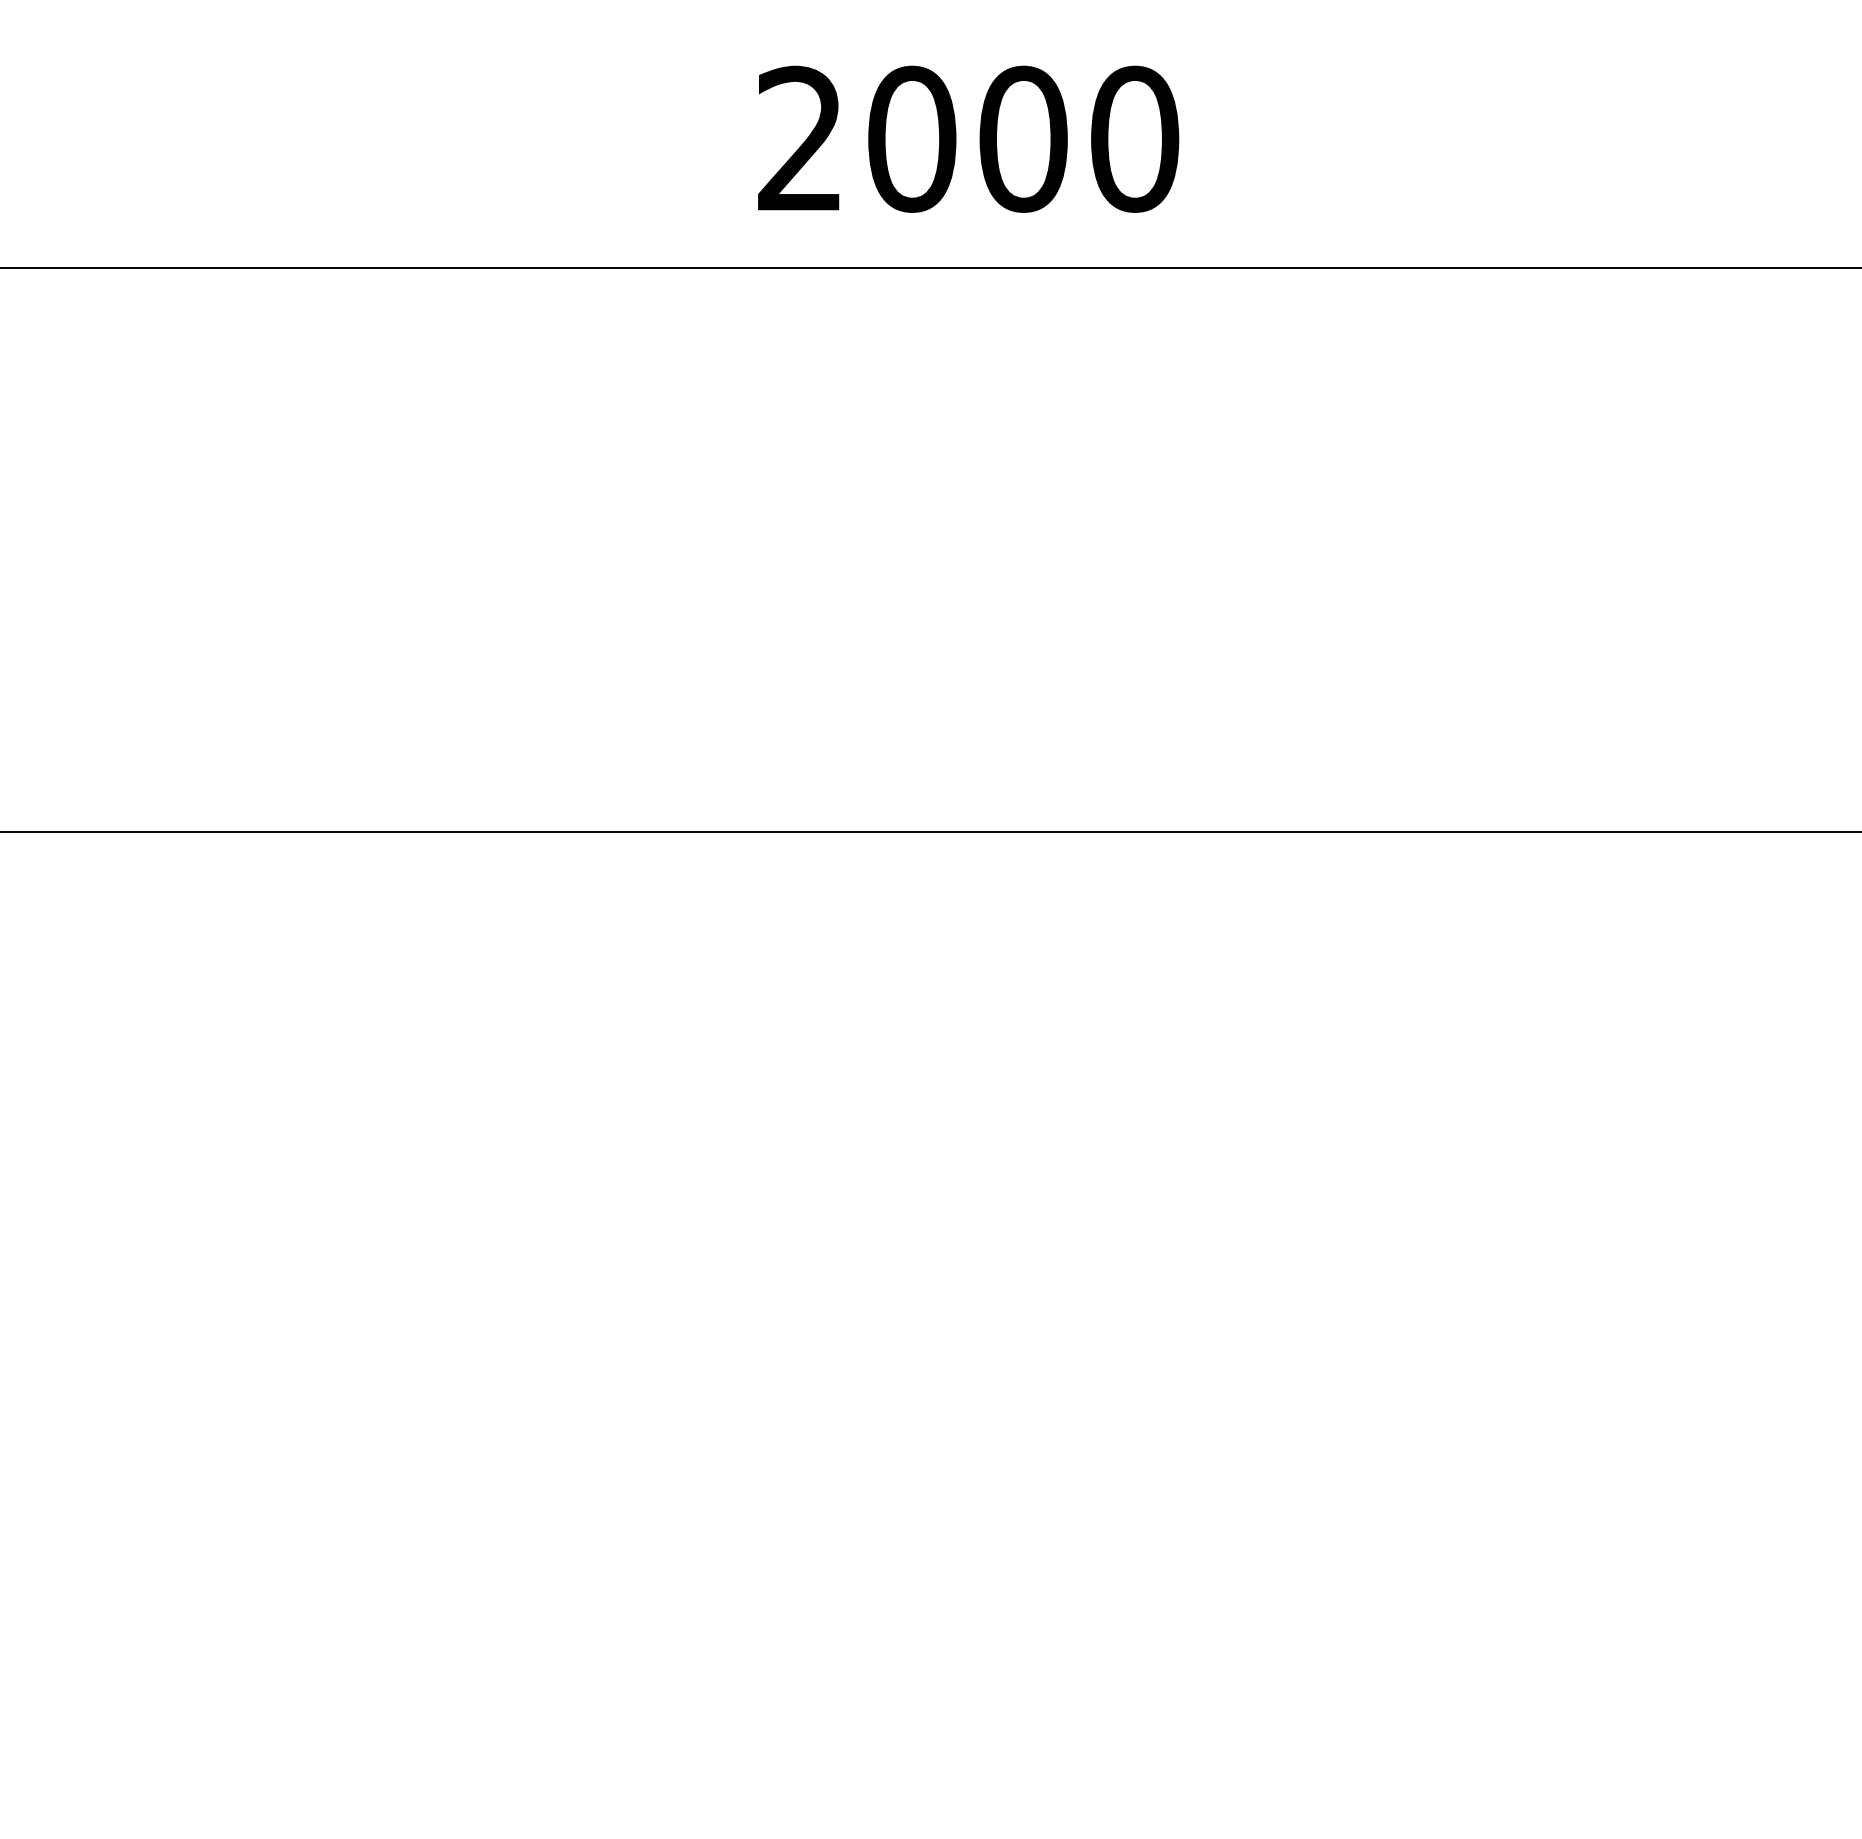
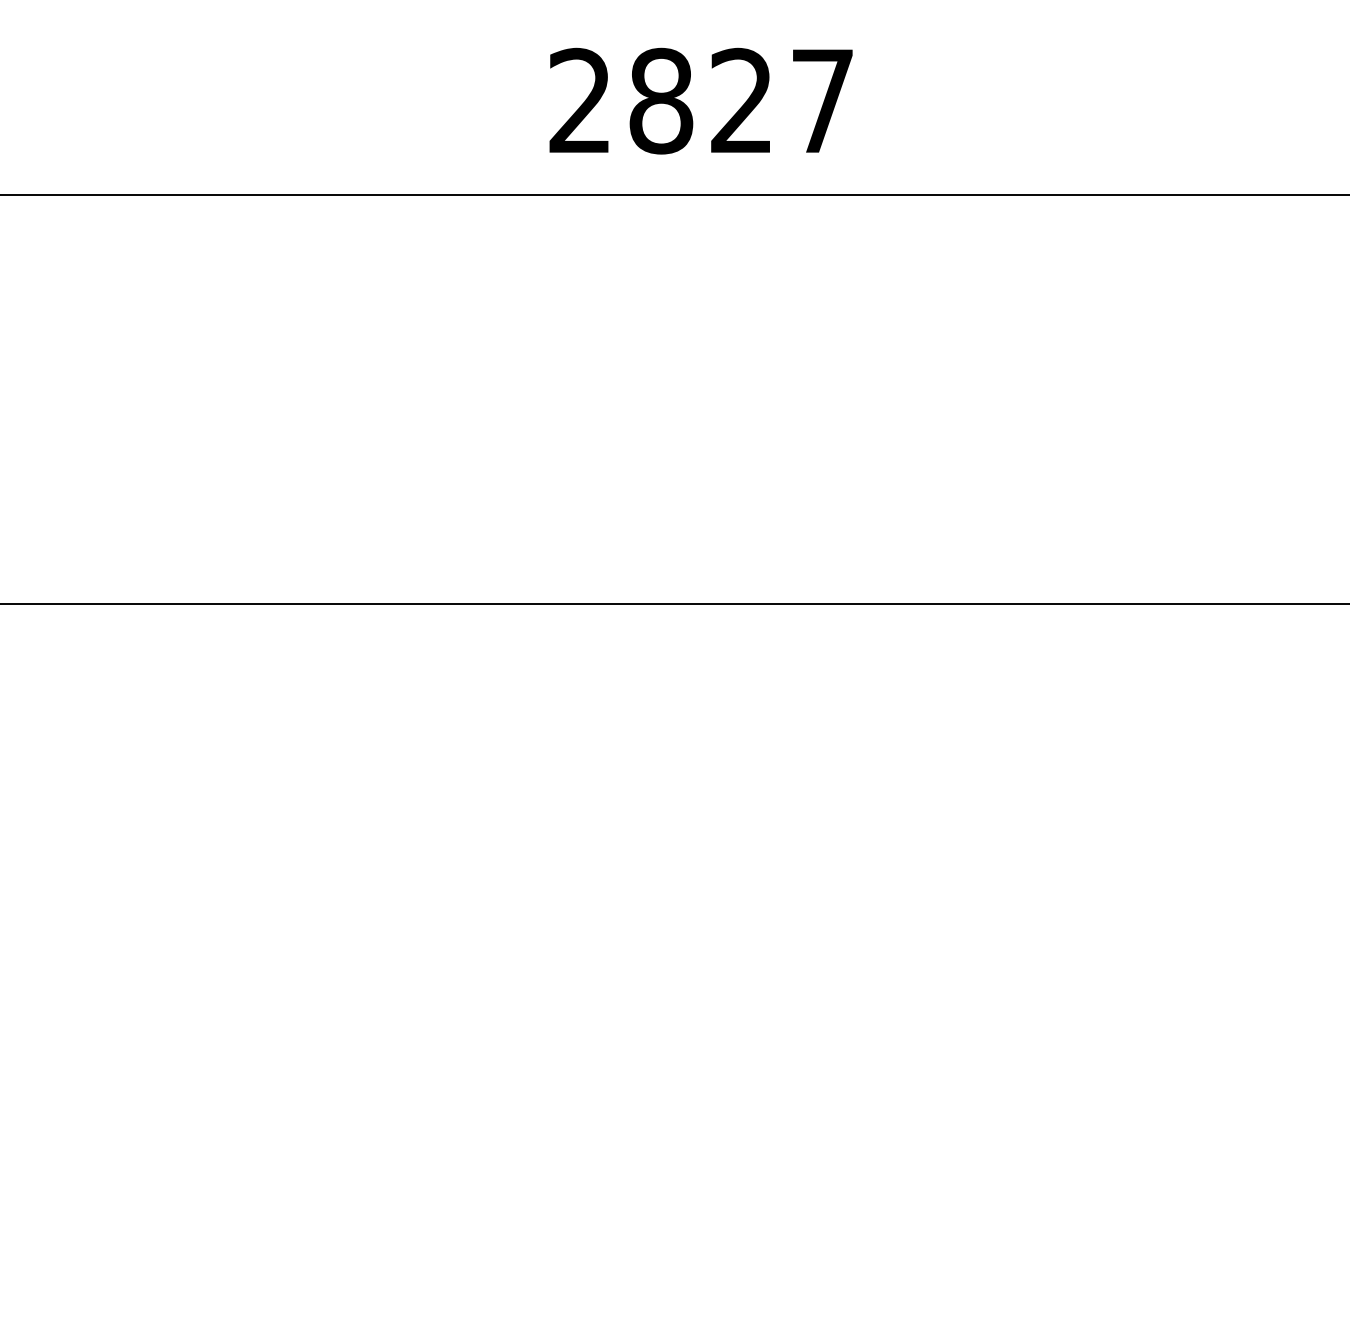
text: (1023, 138) -> (742, 100), 2000 -> 2827

